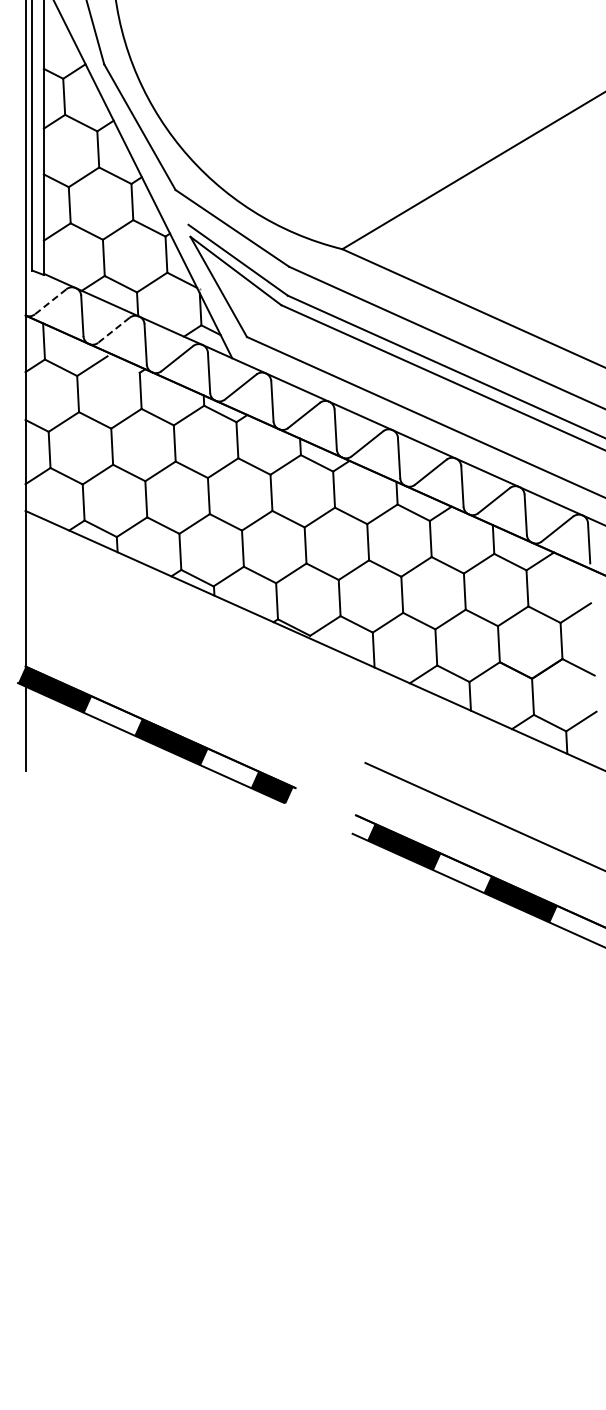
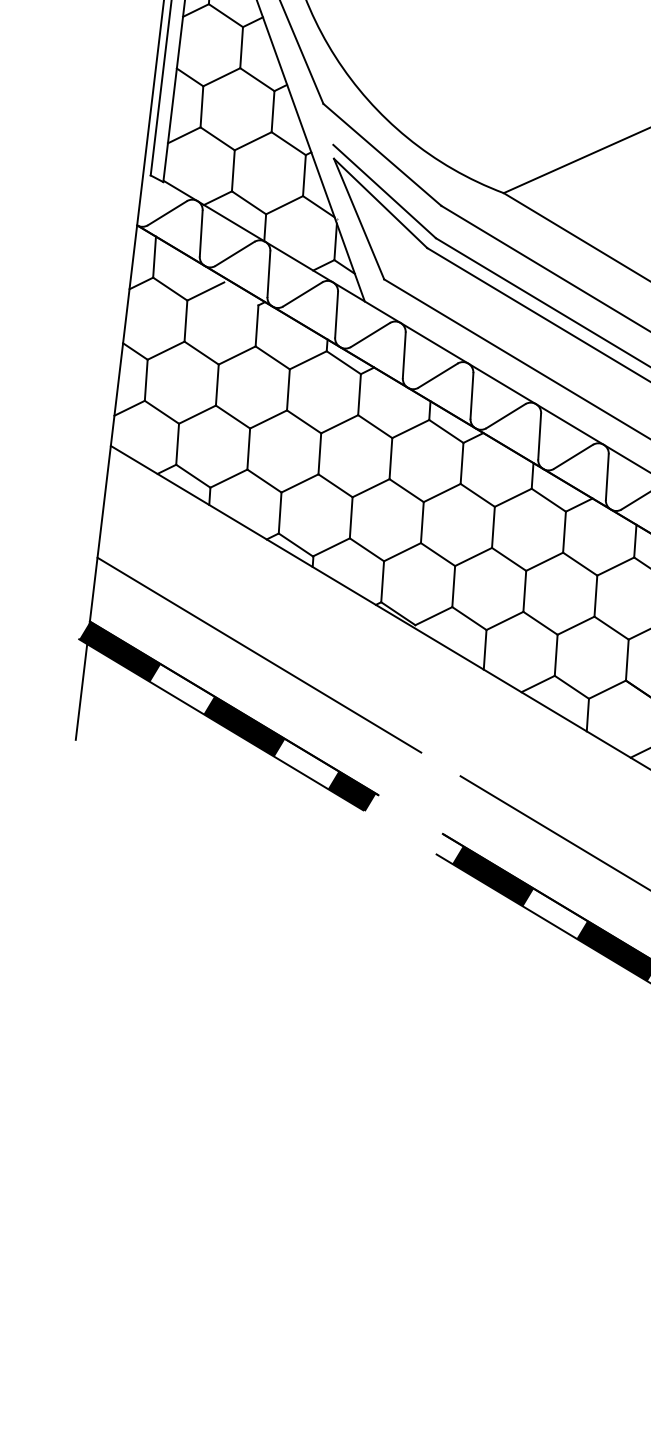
line: (50, 302) -> (167, 214), dashed -> solid
line: (113, 330) -> (234, 254), dashed -> solid
line: (176, 677) -> (258, 654), added

